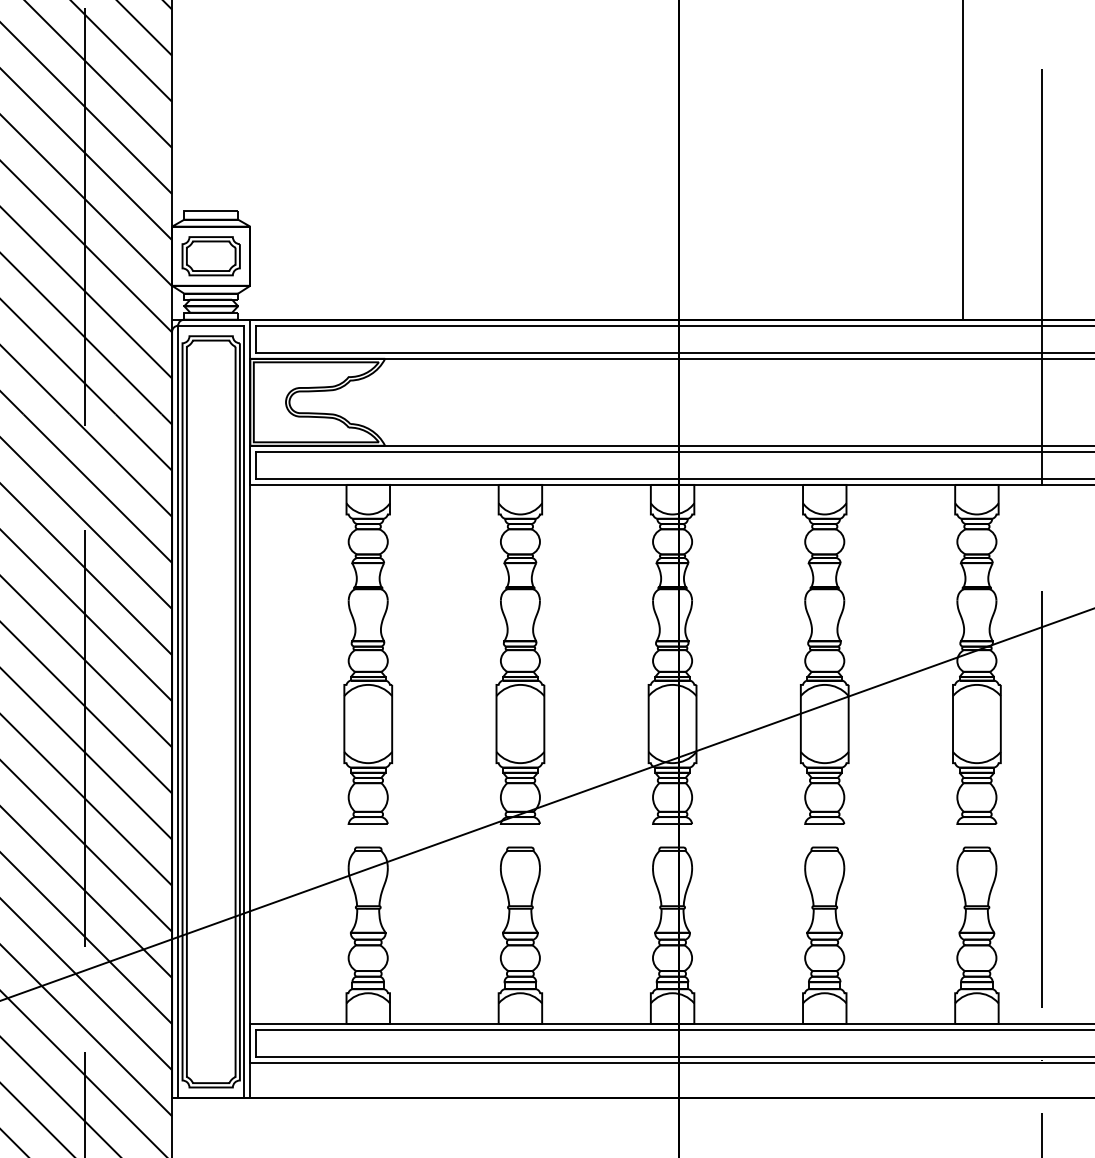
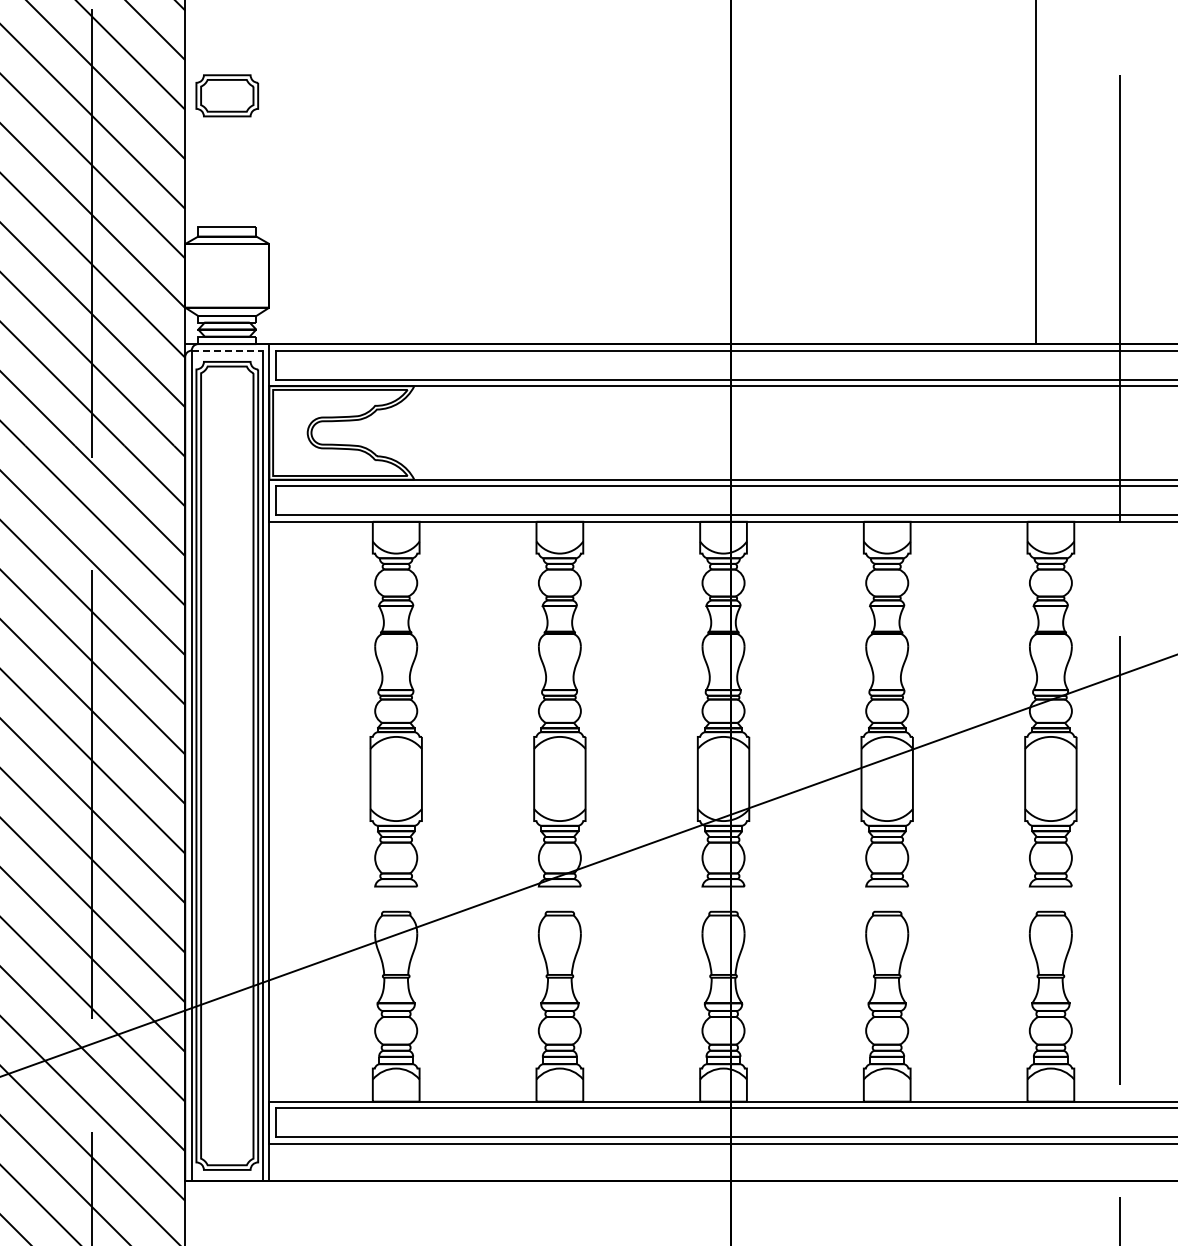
part: (211, 255) -> (227, 95), moved
line: (211, 325) -> (227, 350), solid -> dashed

